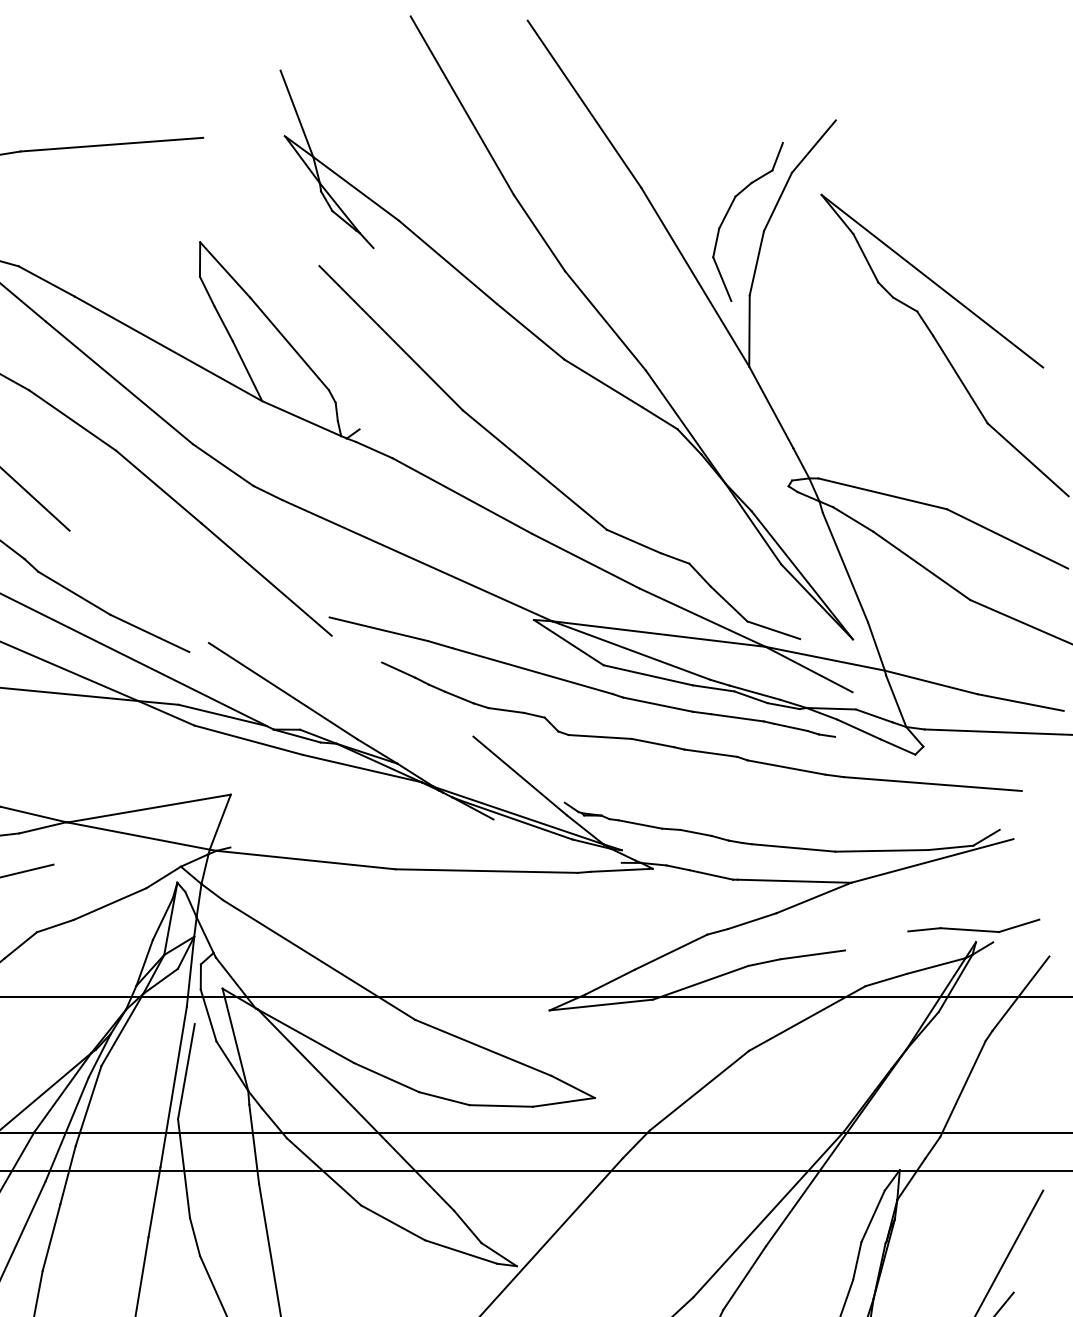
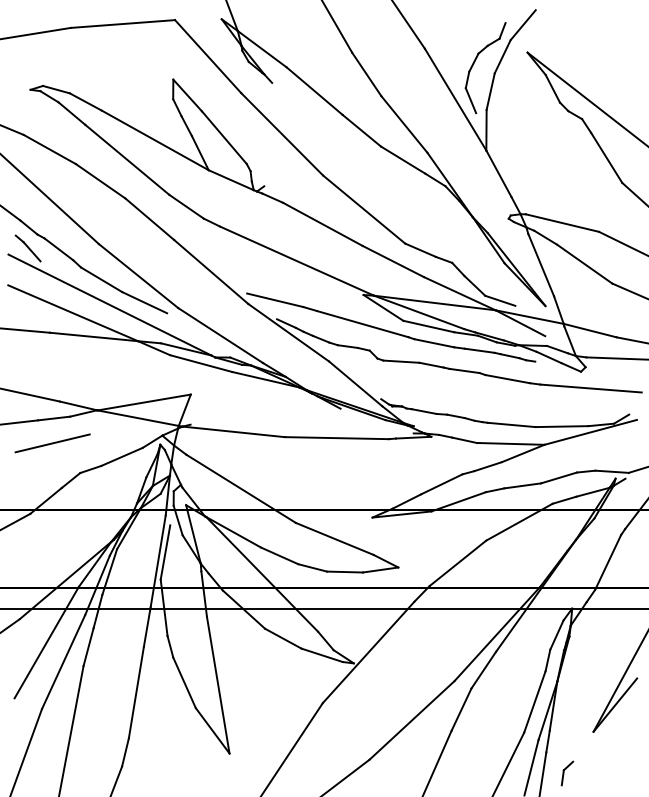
line: (261, 201) -> (208, 56), added
line: (139, 587) -> (138, 276), added
line: (402, 685) -> (288, 332), added
line: (875, 940) -> (558, 477), added

